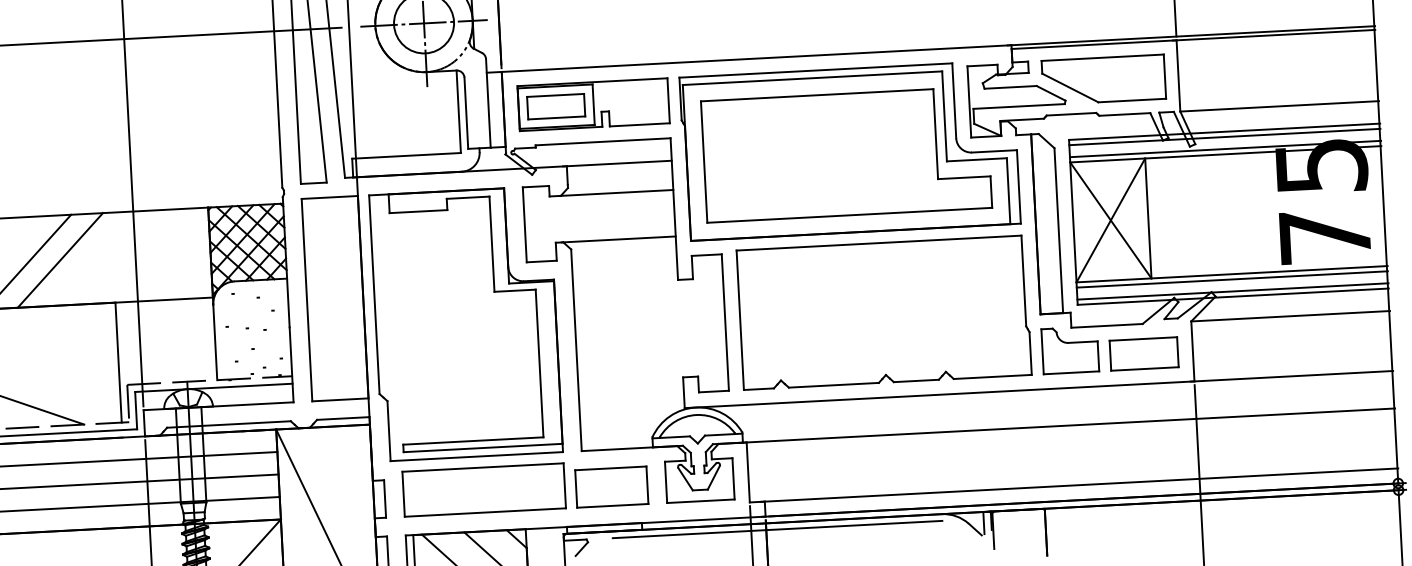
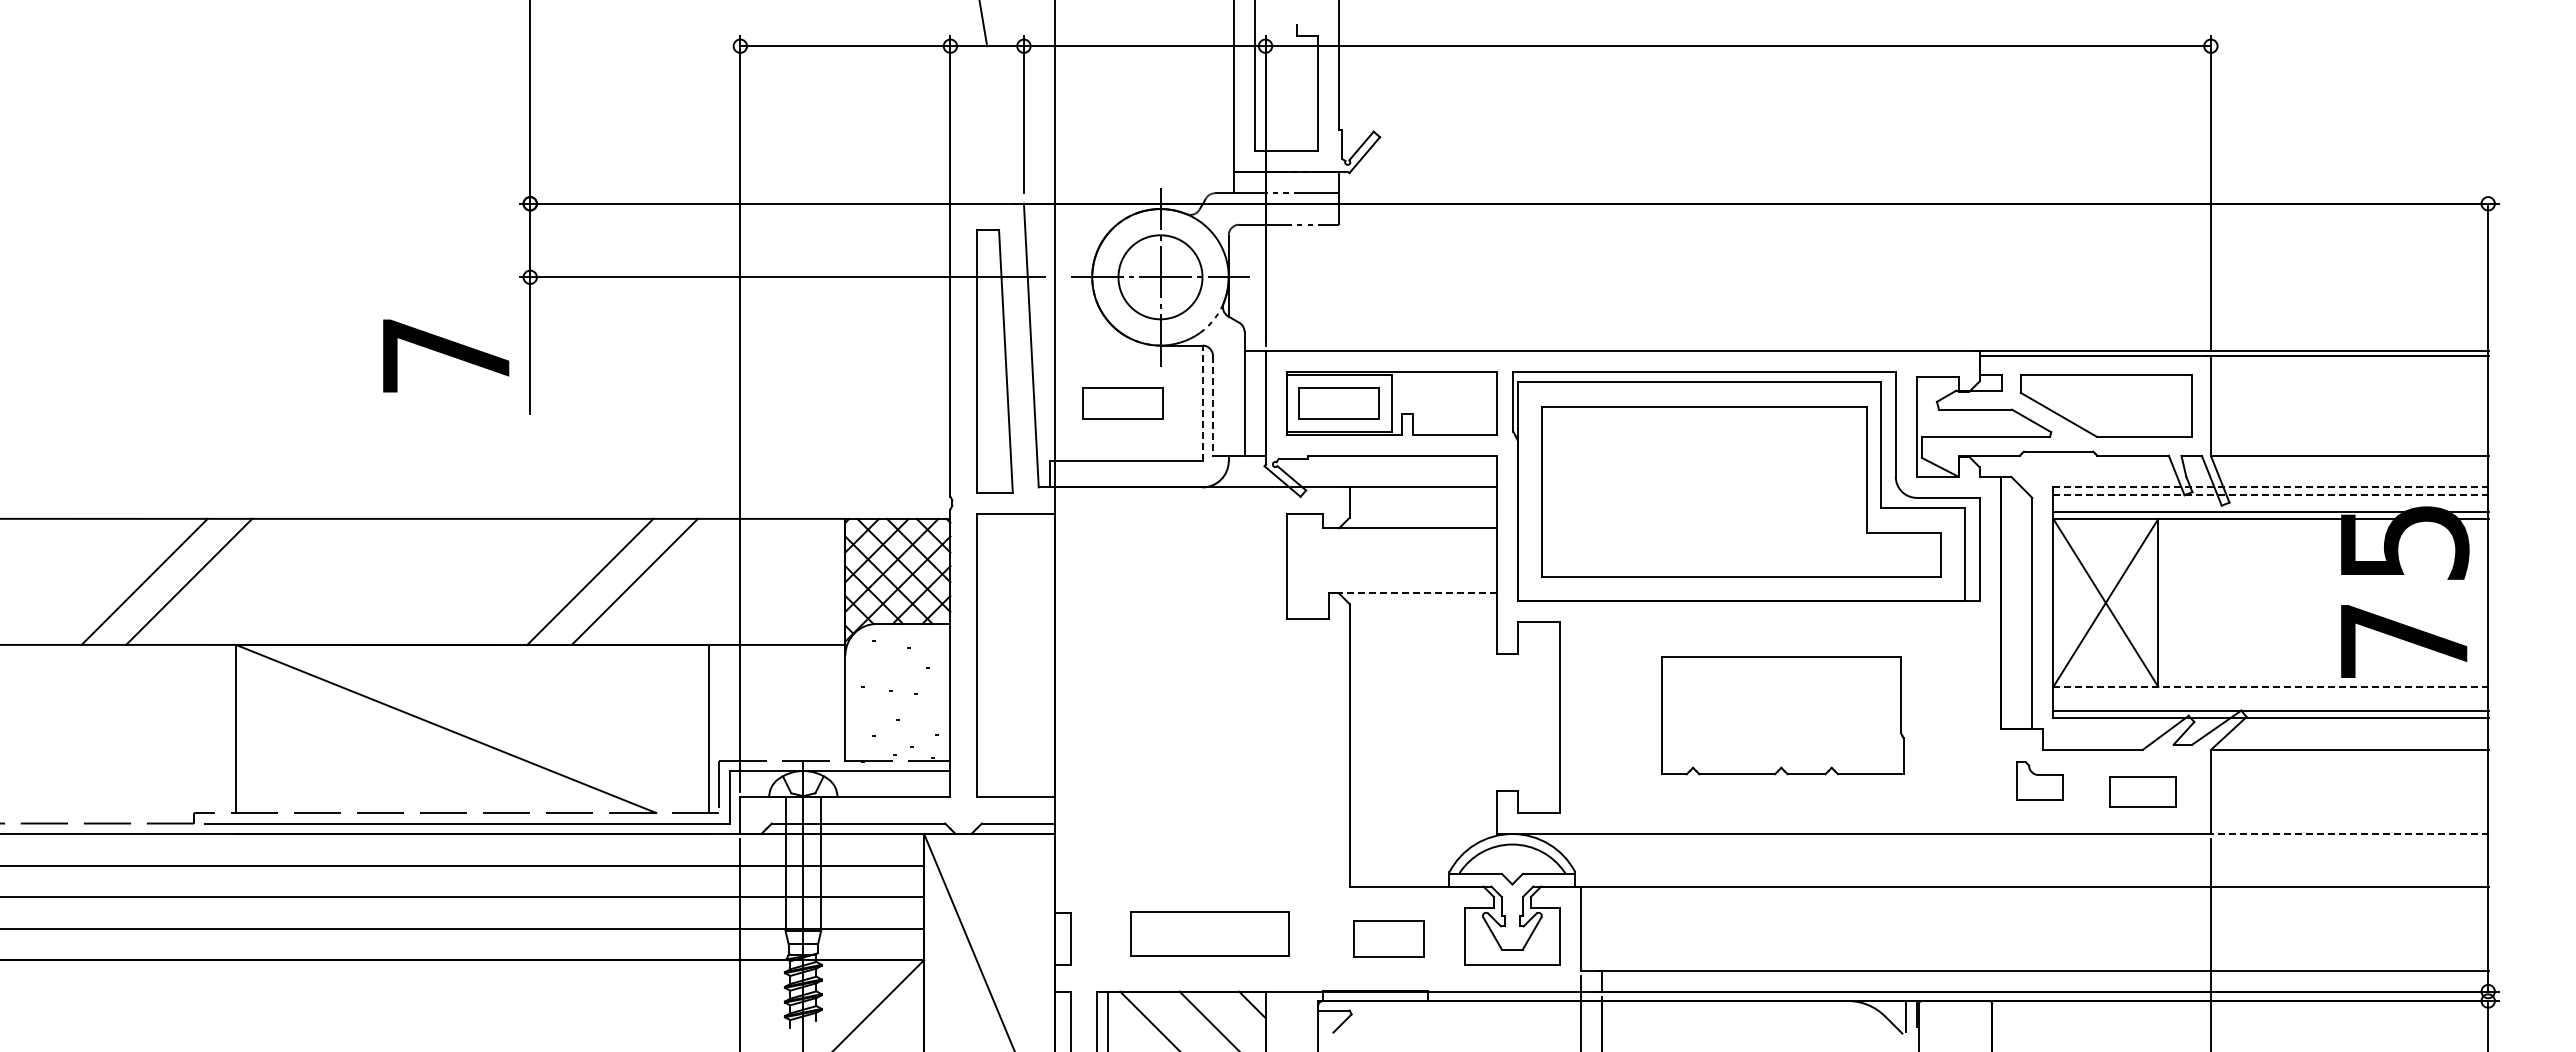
line: (458, 111) -> (1202, 403), solid -> dashed
line: (466, 112) -> (1213, 405), solid -> dashed
part: (401, 114) -> (1122, 403), added
line: (1224, 131) -> (2271, 487), solid -> dashed
line: (1225, 136) -> (2271, 494), solid -> dashed
line: (618, 239) -> (1416, 593), solid -> dashed
line: (1232, 273) -> (2271, 686), solid -> dashed
line: (1232, 279) -> (2271, 694), removed
part: (884, 312) -> (1782, 715), size x0.6
part: (465, 324) -> (1196, 700), removed
part: (1070, 349) -> (2039, 780), size x0.6
part: (1144, 353) -> (2142, 791), size x0.7
line: (1291, 376) -> (2347, 834), solid -> dashed
part: (611, 486) -> (1388, 938), size x0.7
part: (483, 489) -> (1209, 933), size x0.7
line: (777, 529) -> (1617, 1010), removed

